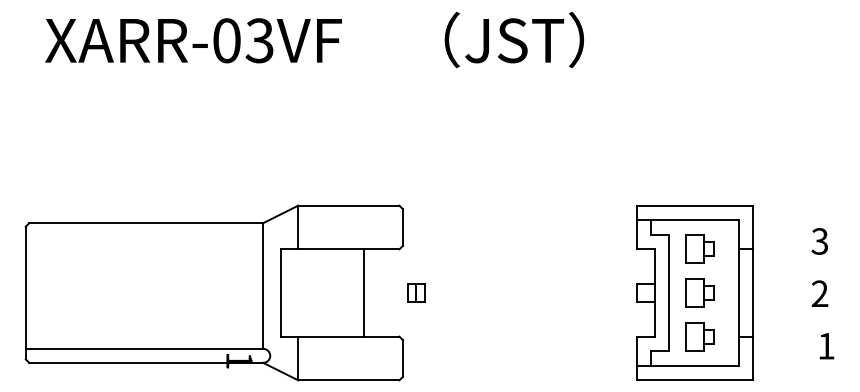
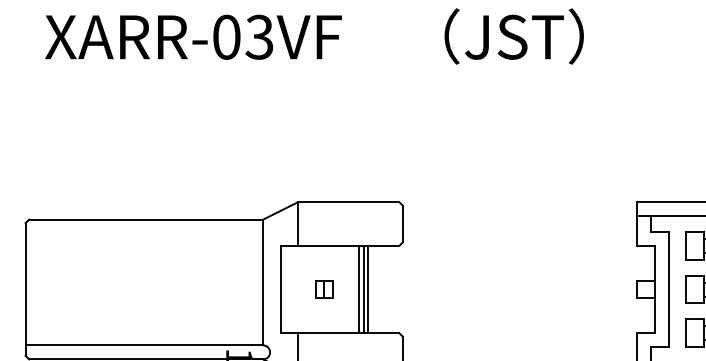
line: (359, 292) -> (359, 289), added
line: (368, 292) -> (368, 289), added
part: (416, 292) -> (324, 289), moved

